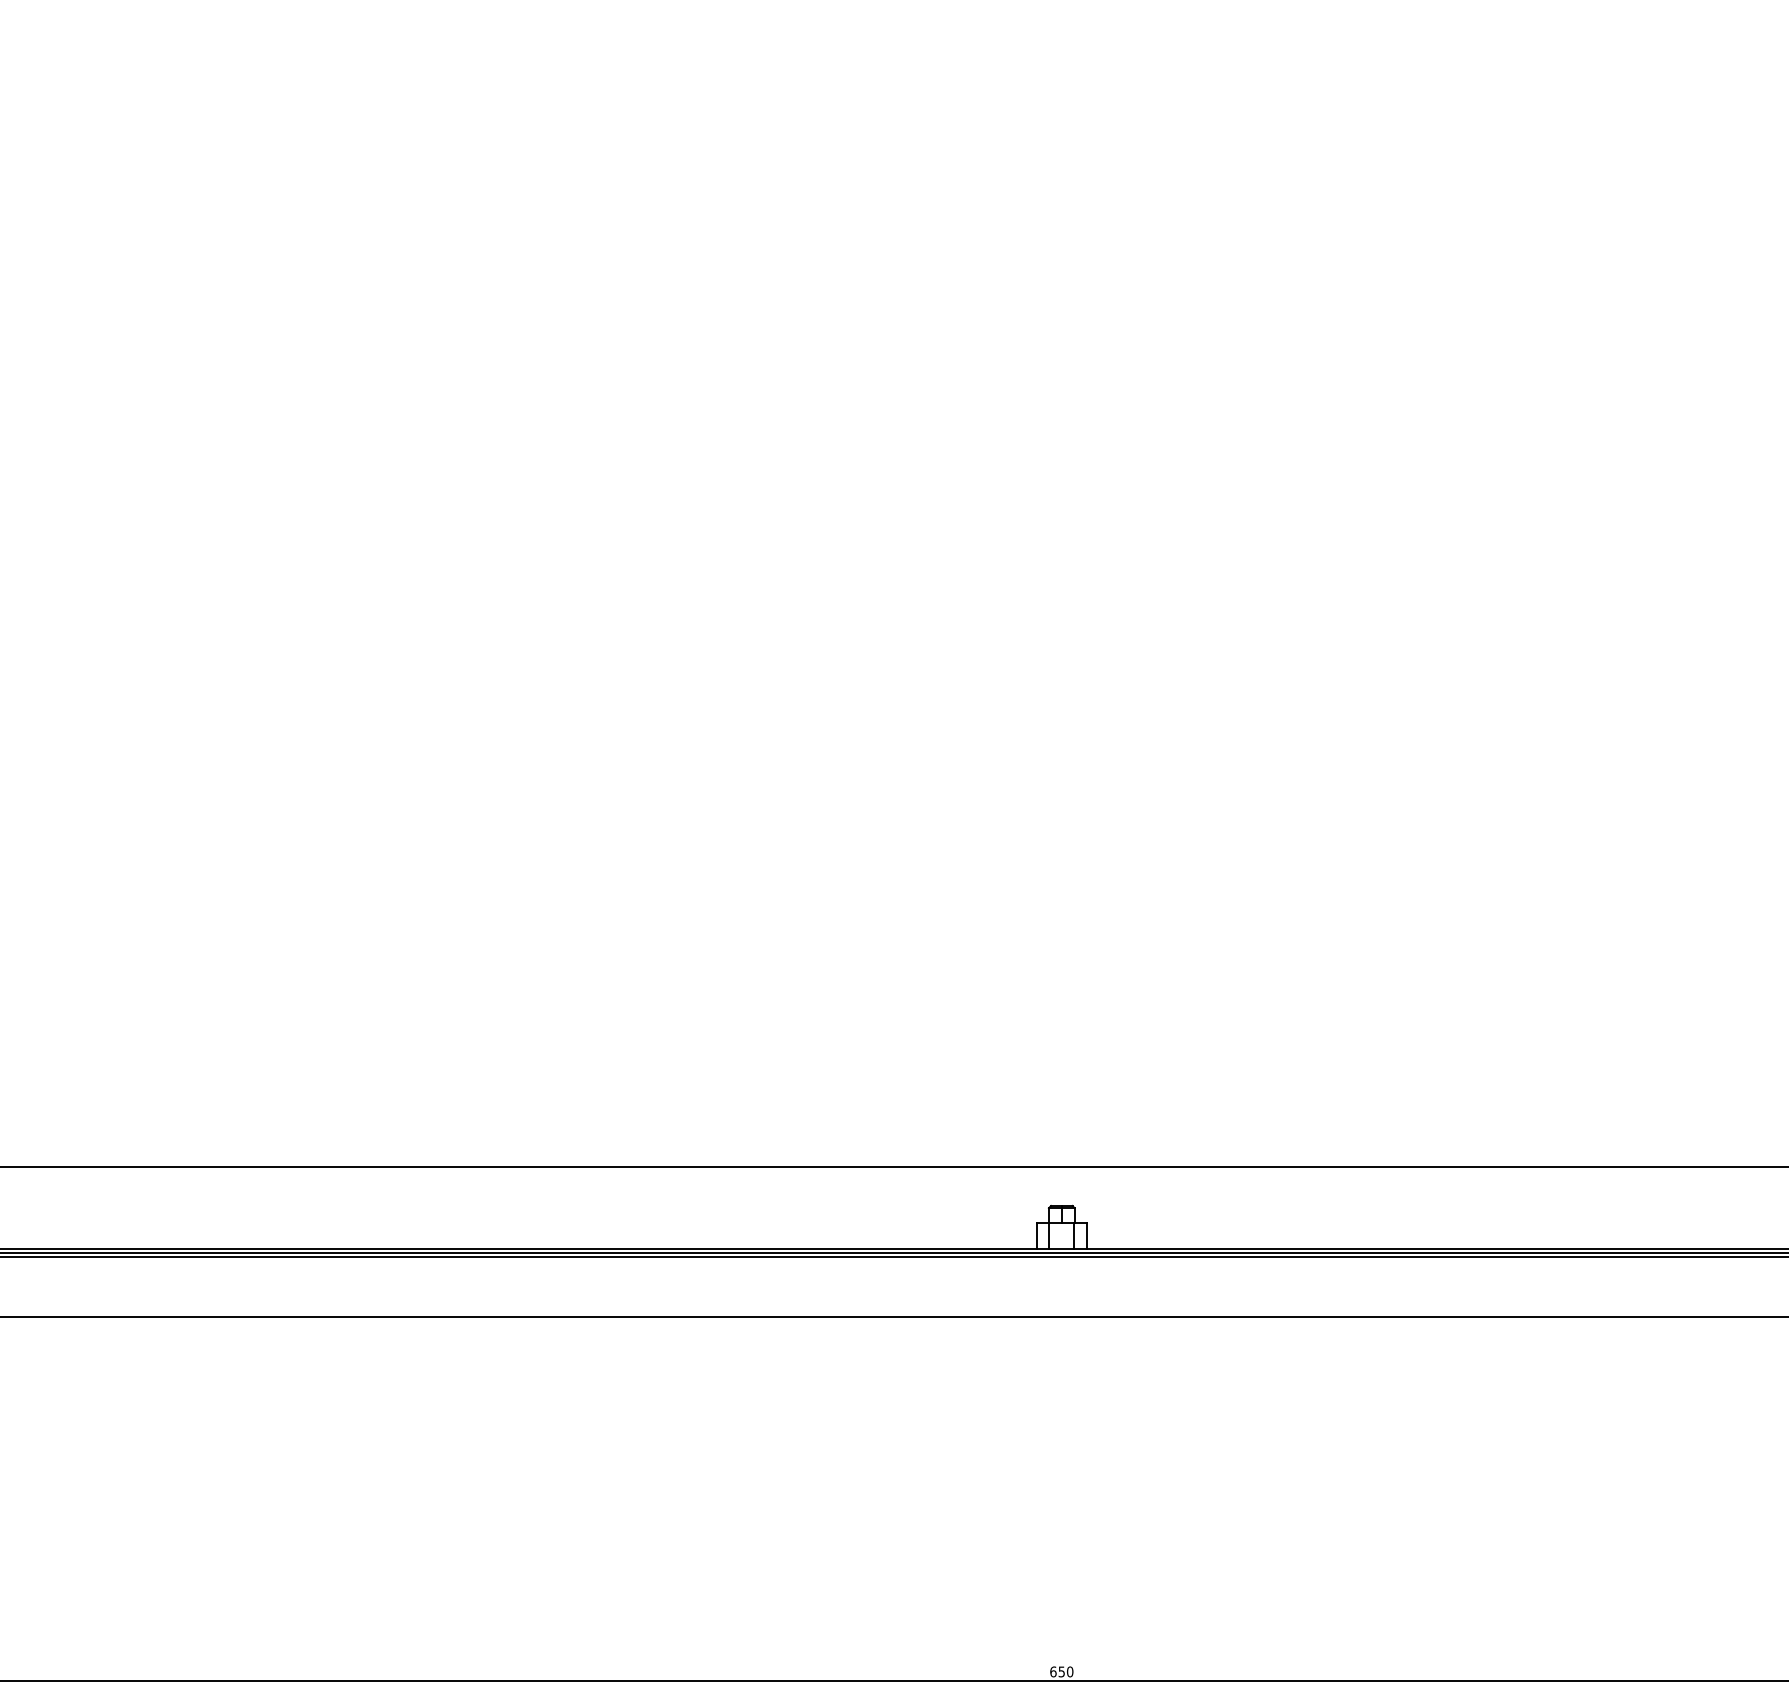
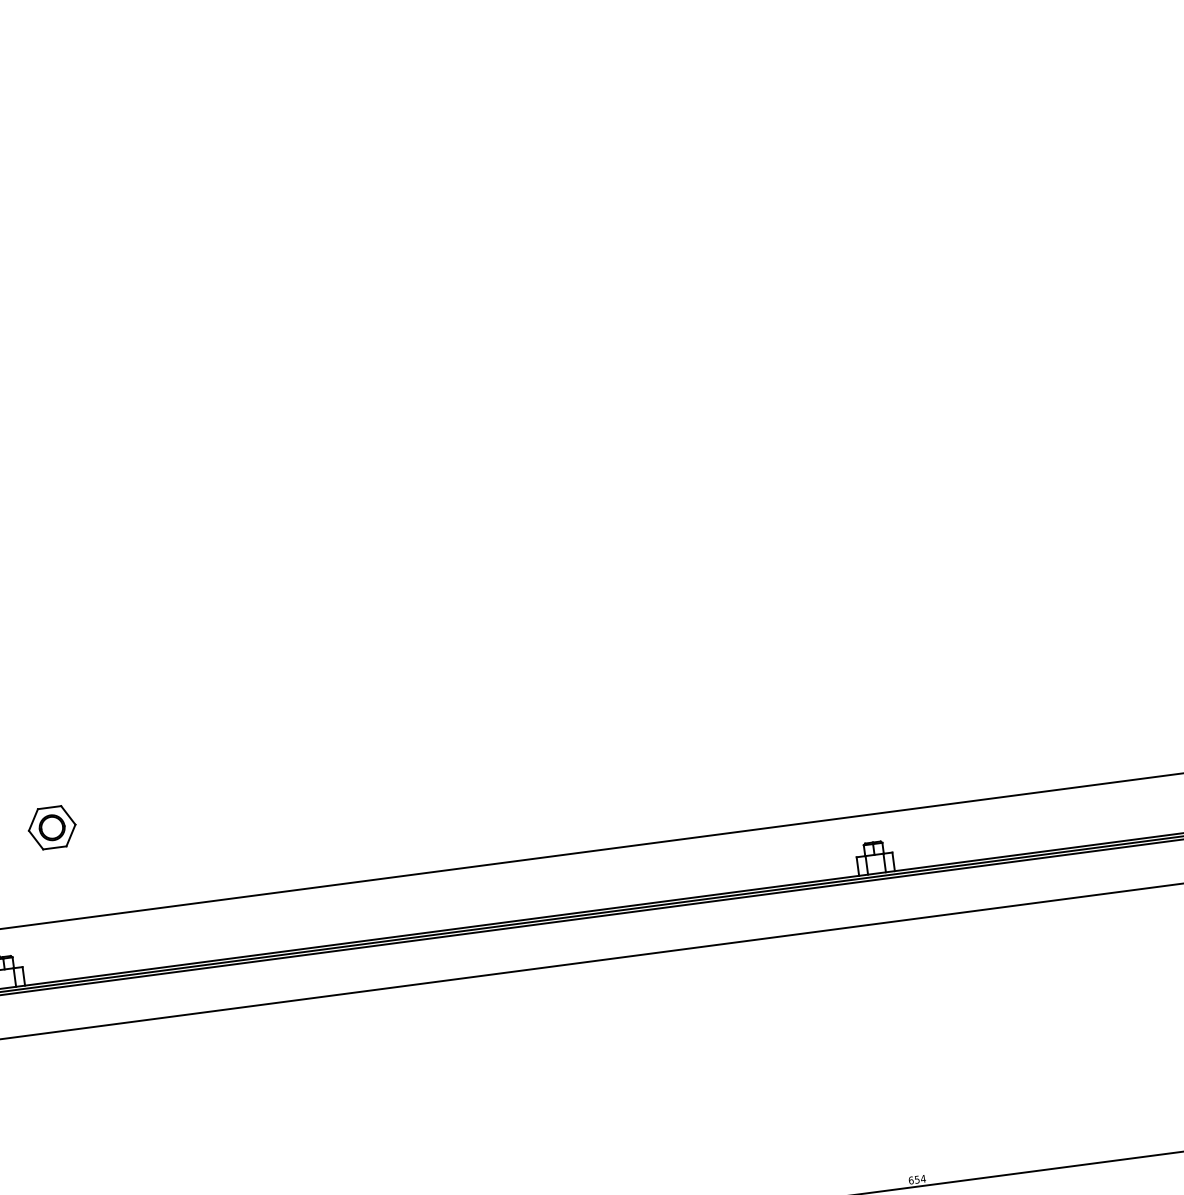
text: (1069, 1671) -> (922, 1178), 650 -> 654

